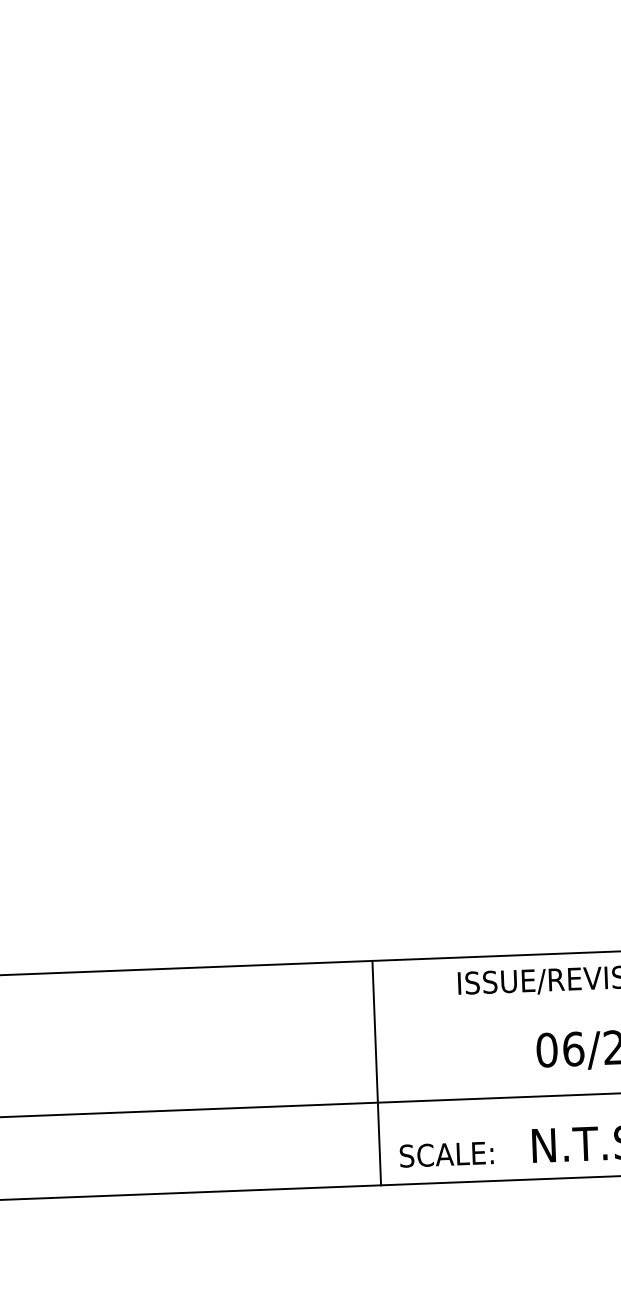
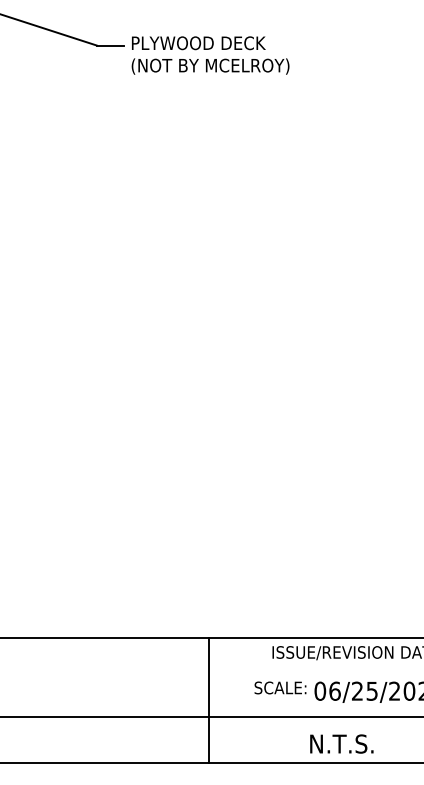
line: (376, 1073) -> (209, 700), moved
text: (446, 1153) -> (280, 687), moved

